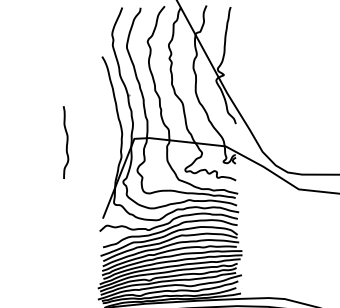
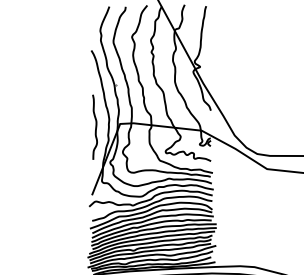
curve: (66, 141) -> (95, 126), moved

